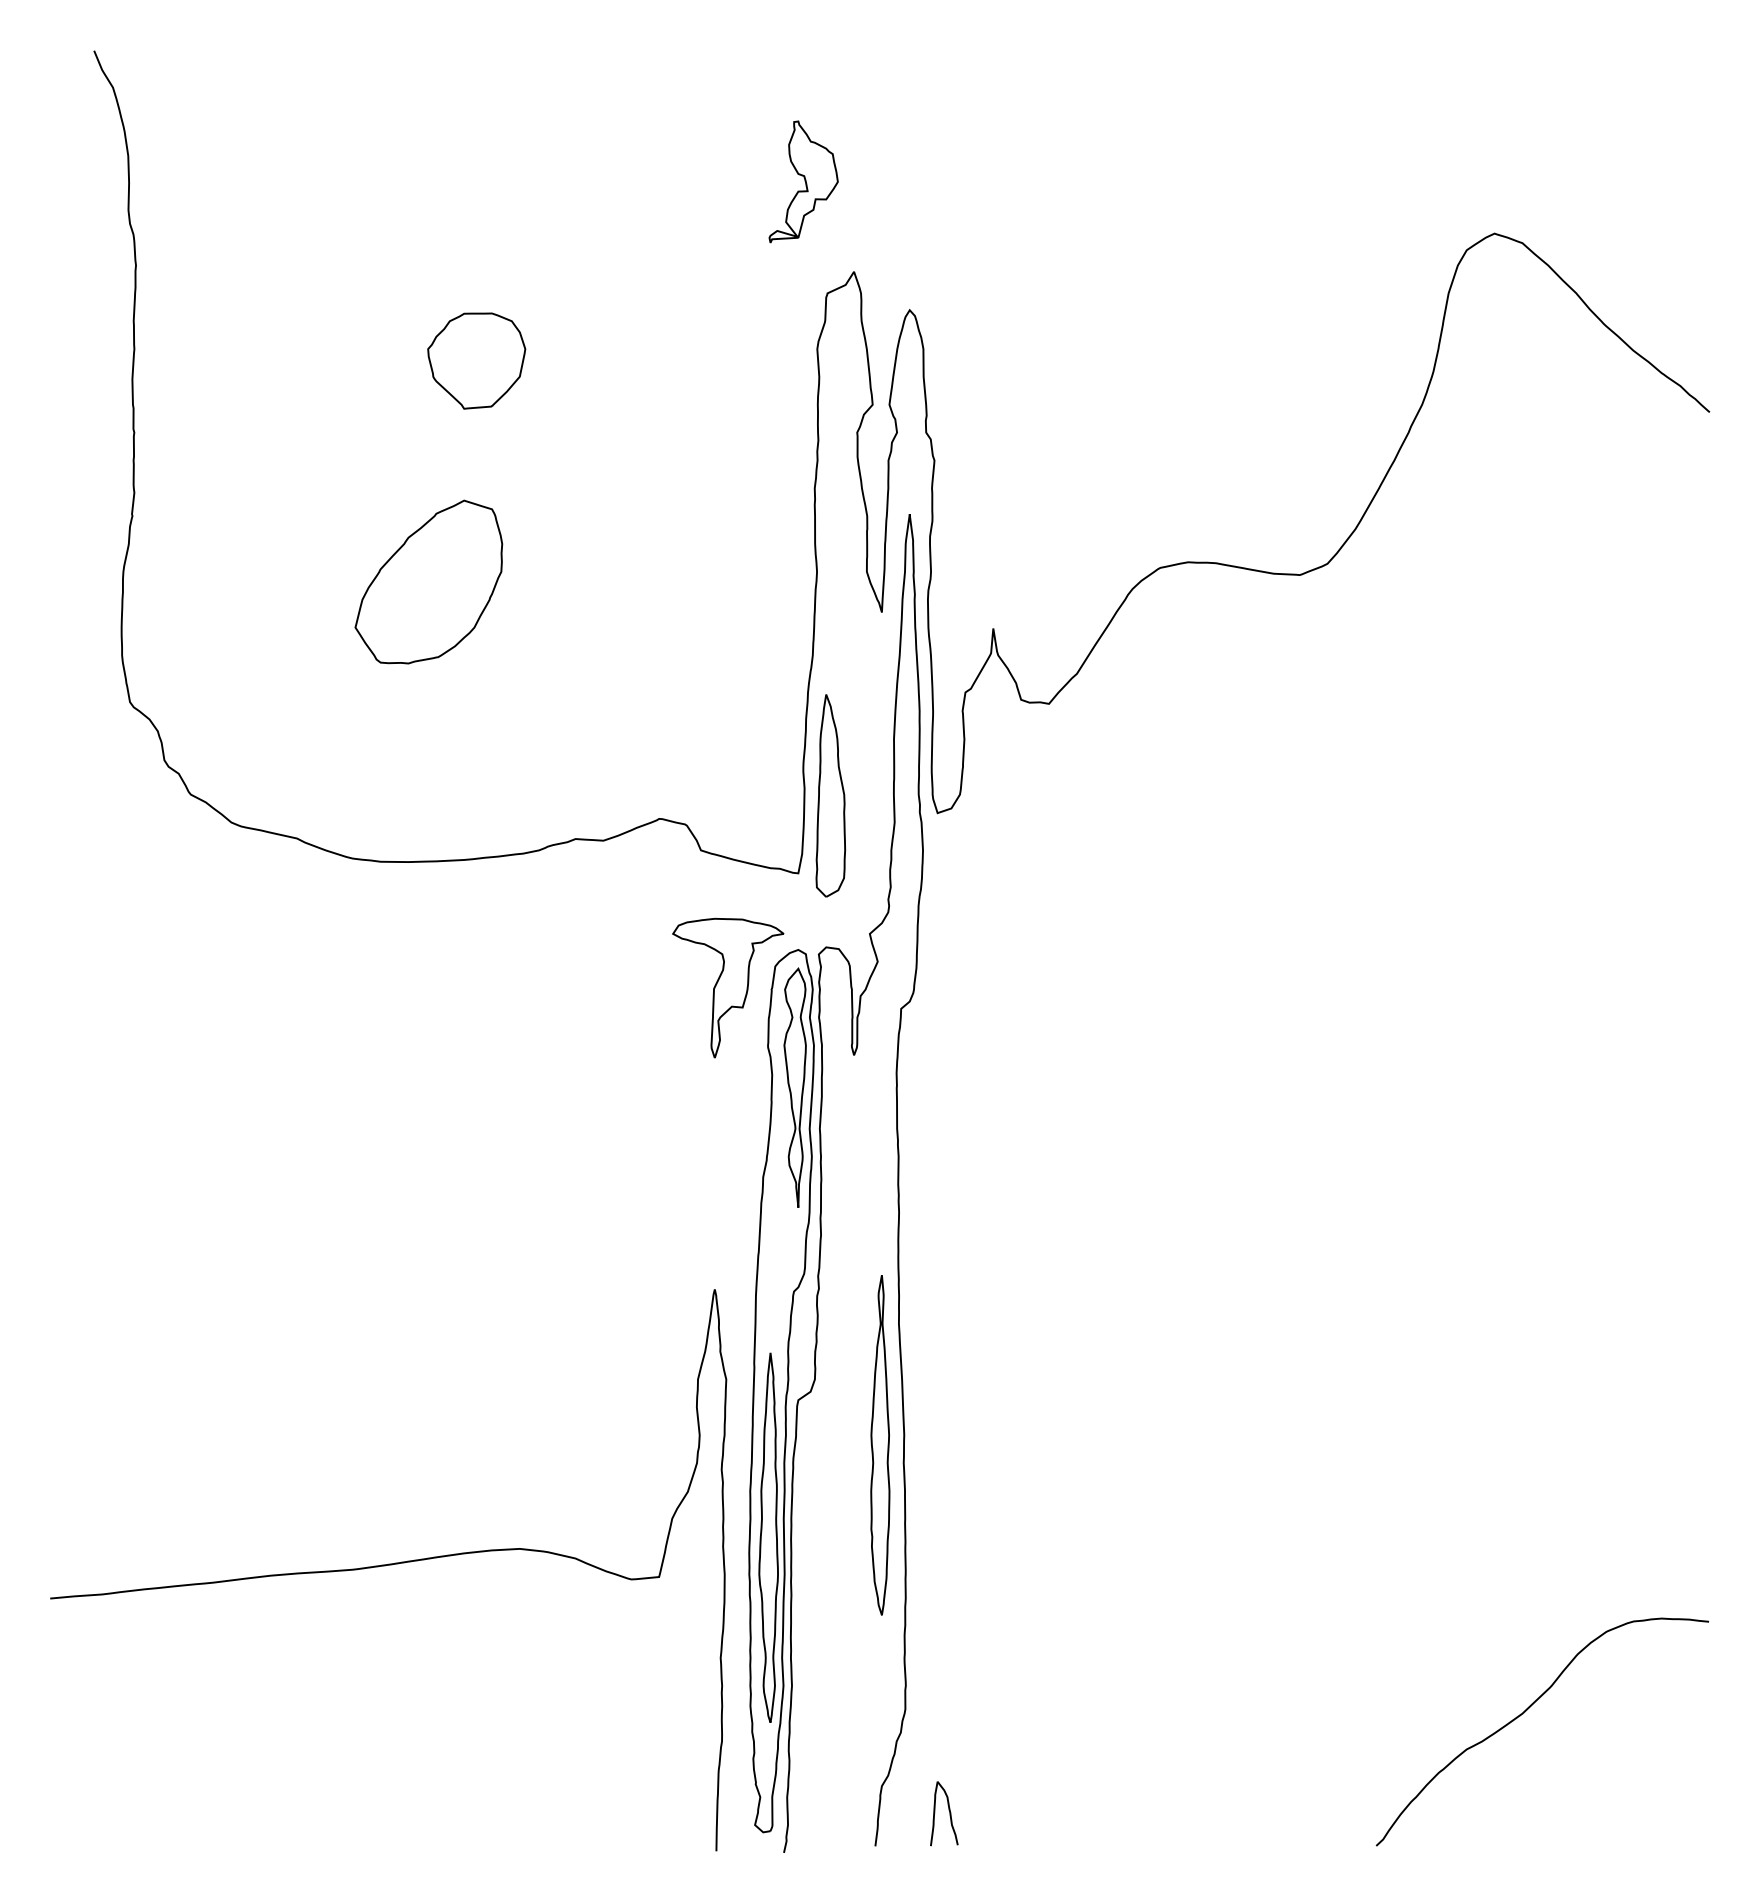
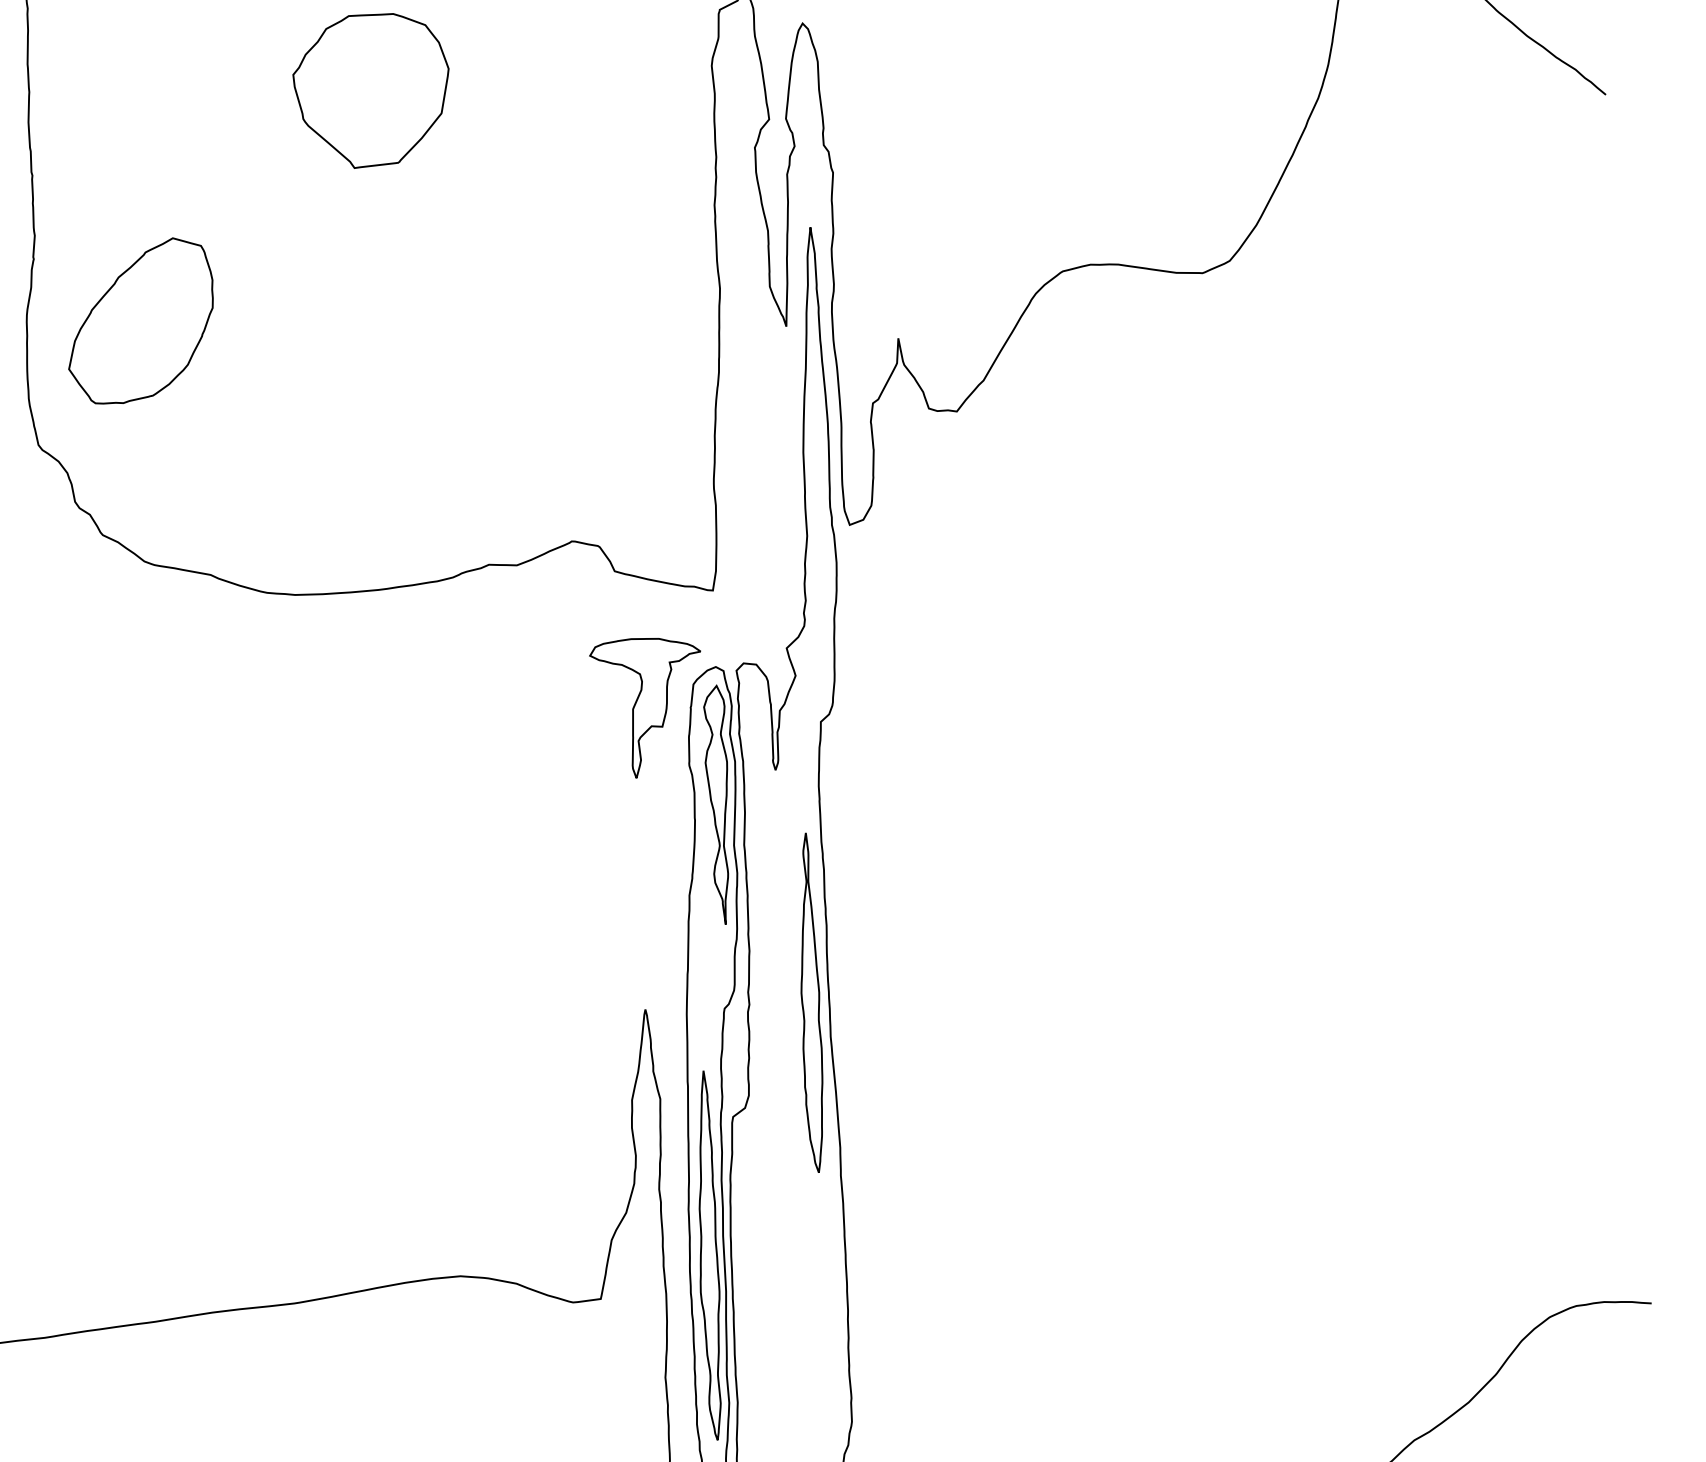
part: (476, 360) -> (371, 90), size x1.6
part: (428, 581) -> (140, 320), moved
part: (830, 795) -> (742, 511), removed
part: (880, 1445) -> (810, 1003), moved

